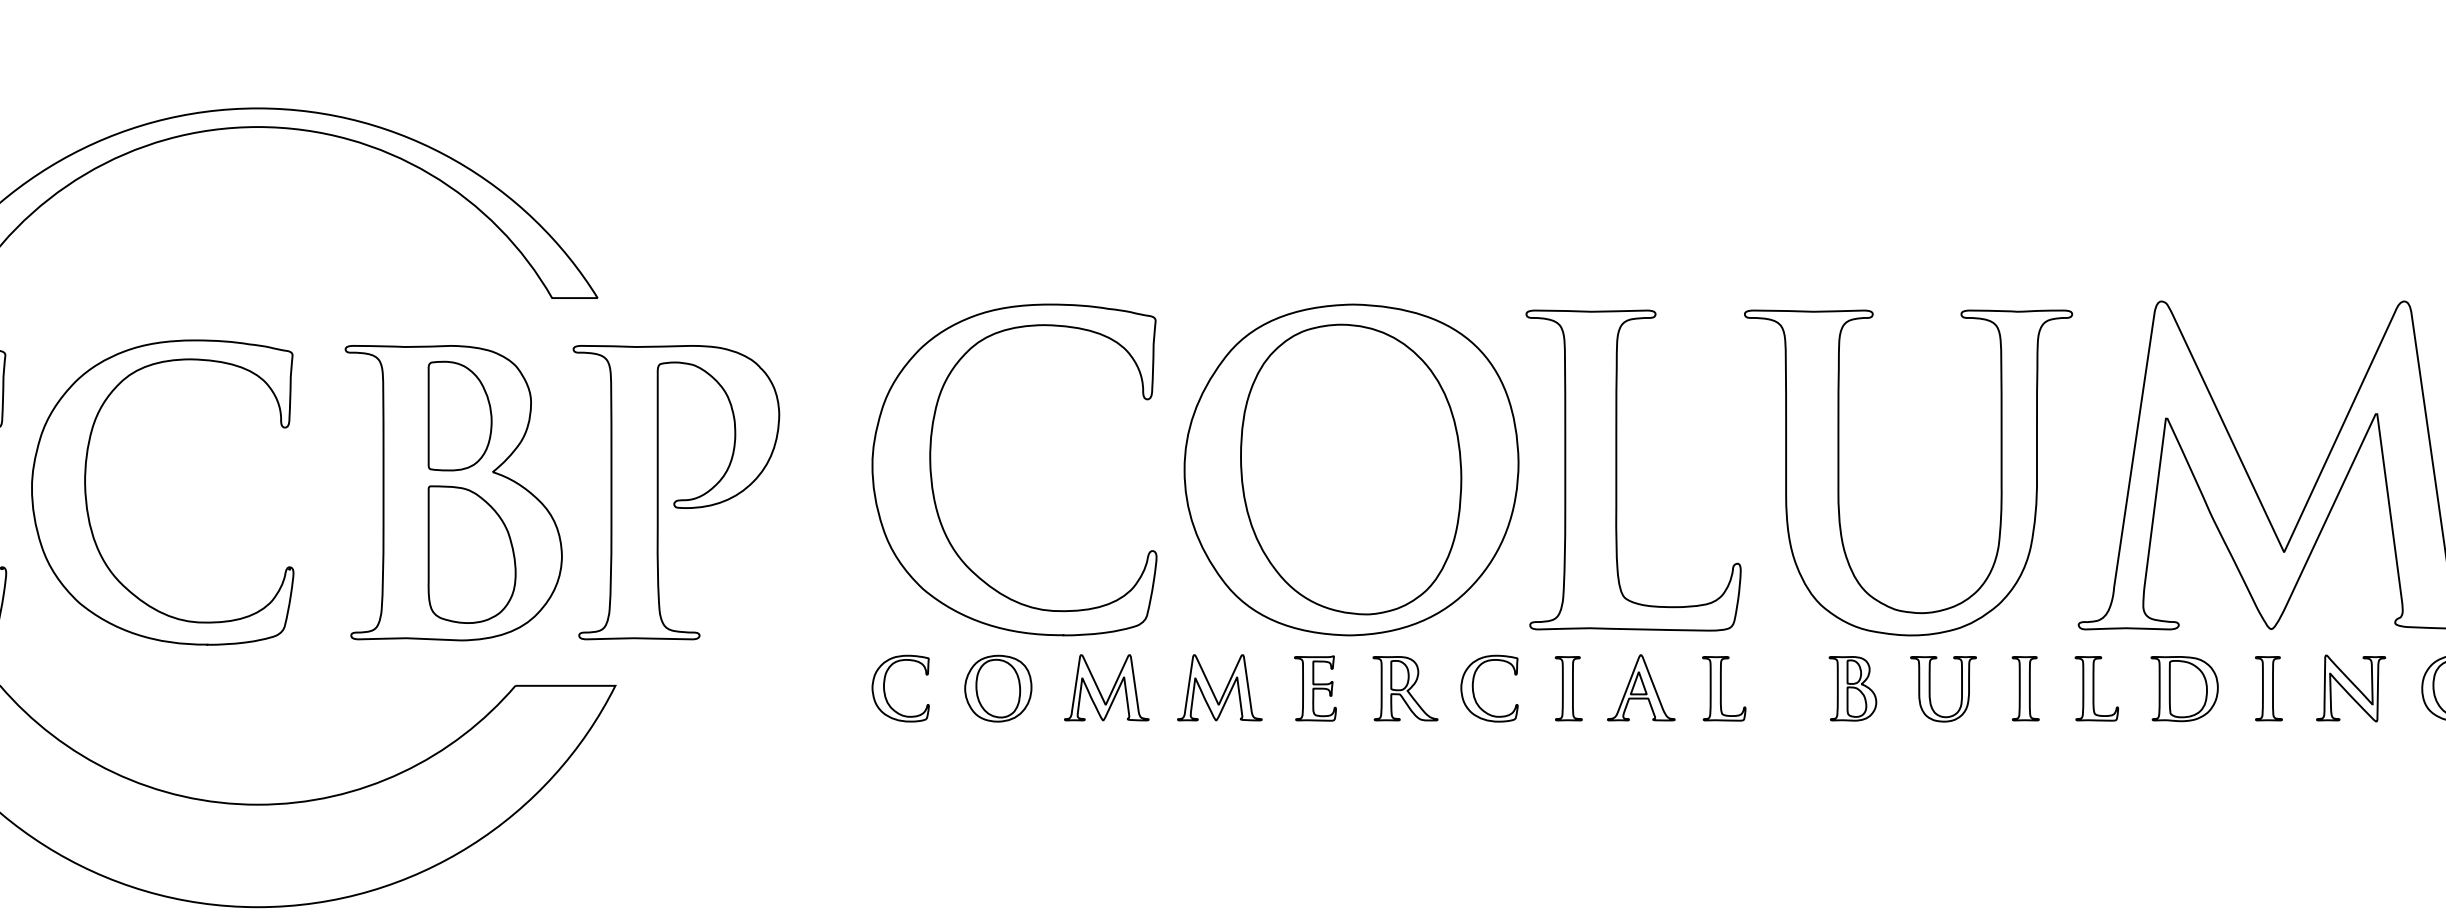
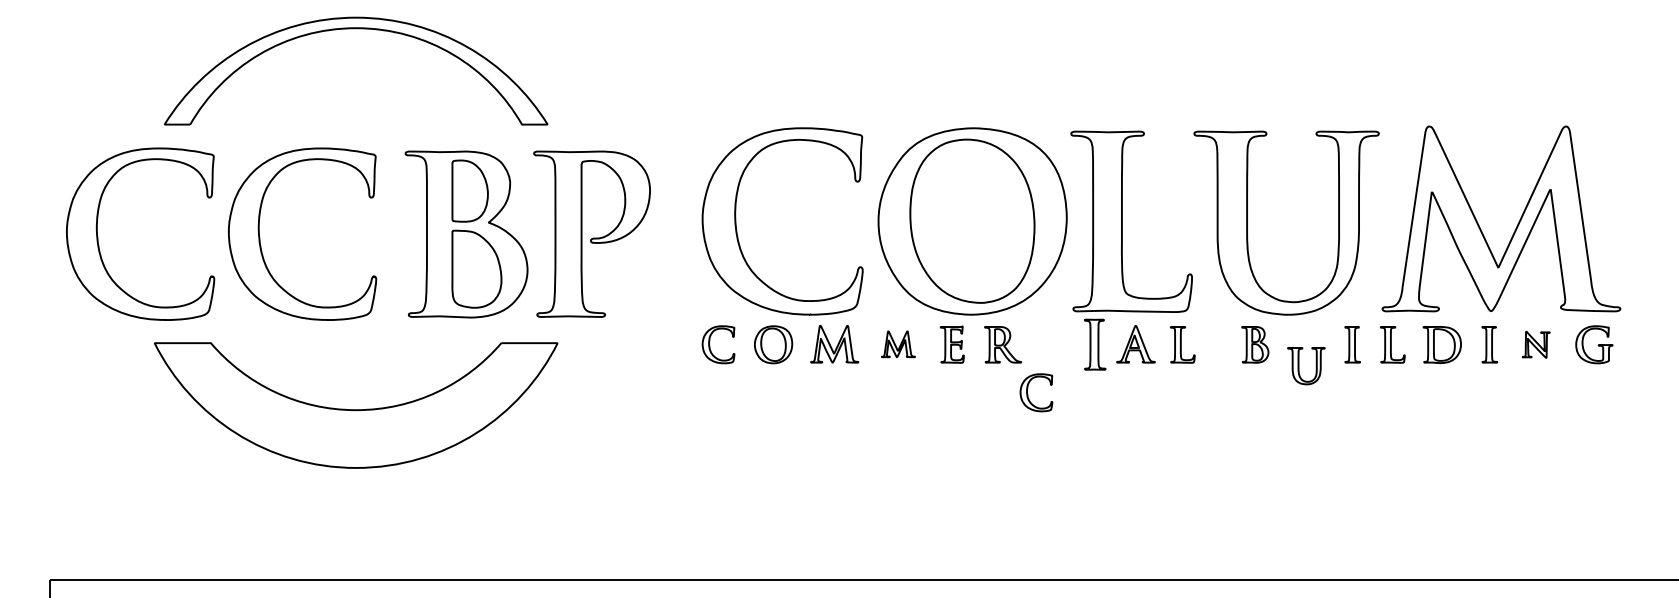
part: (1219, 688) -> (898, 344), size x0.7
part: (1567, 688) -> (1094, 344), size x1.4
part: (2351, 688) -> (1536, 344), size x0.7
part: (1931, 689) -> (1299, 366), moved
part: (1475, 691) -> (1028, 394), moved

